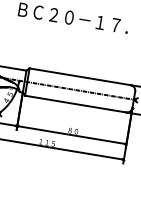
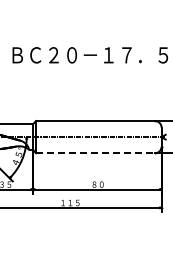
line: (75, 104) -> (95, 153), solid -> dashed

